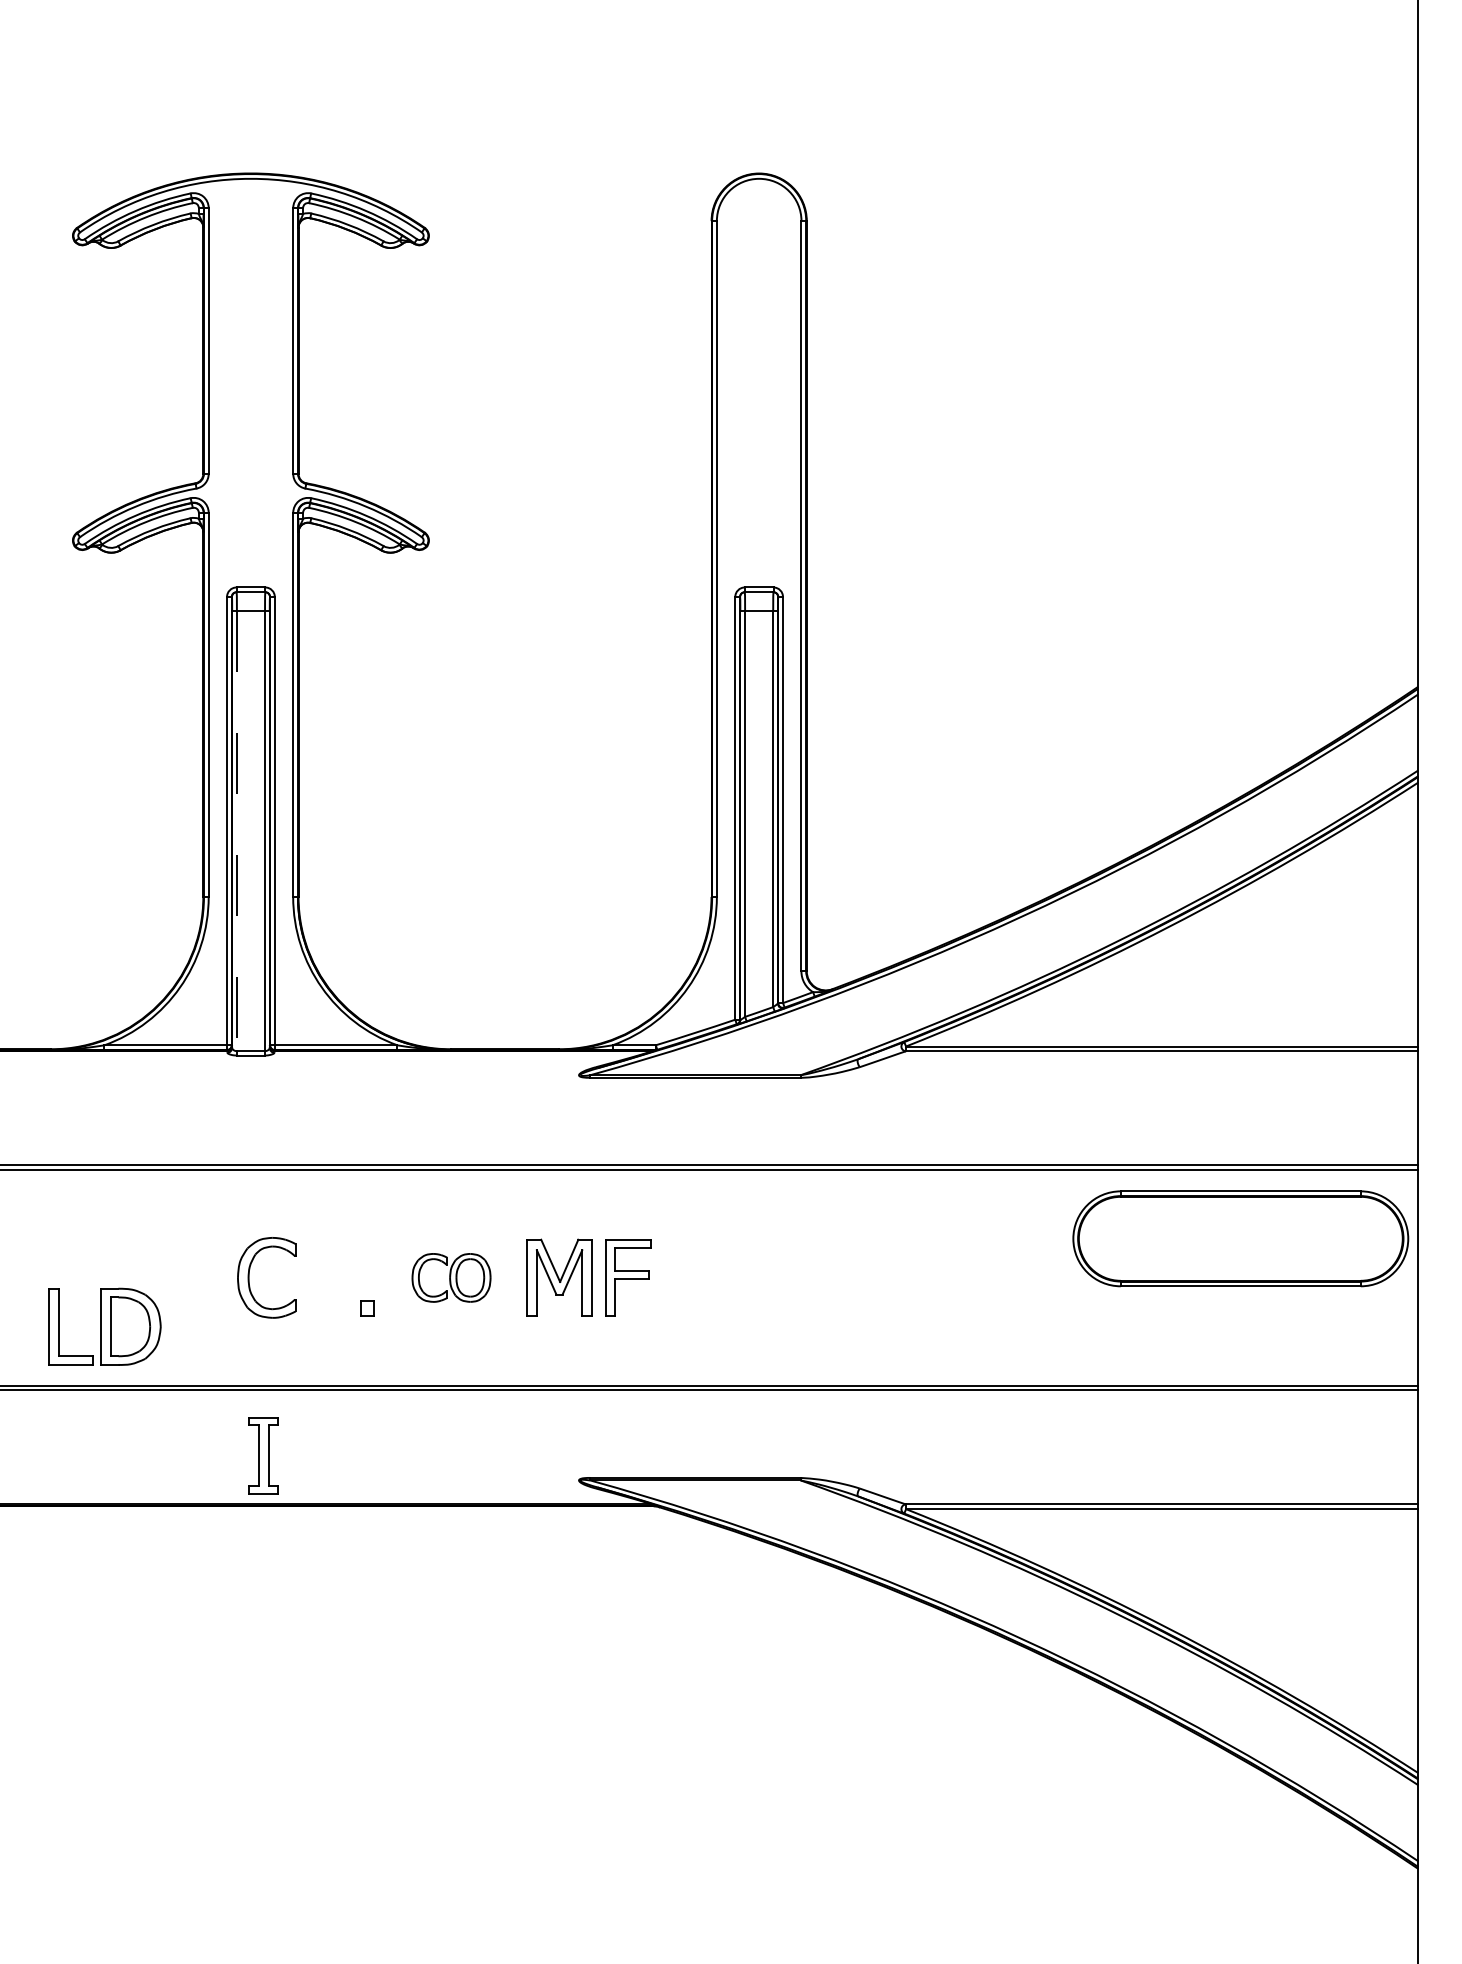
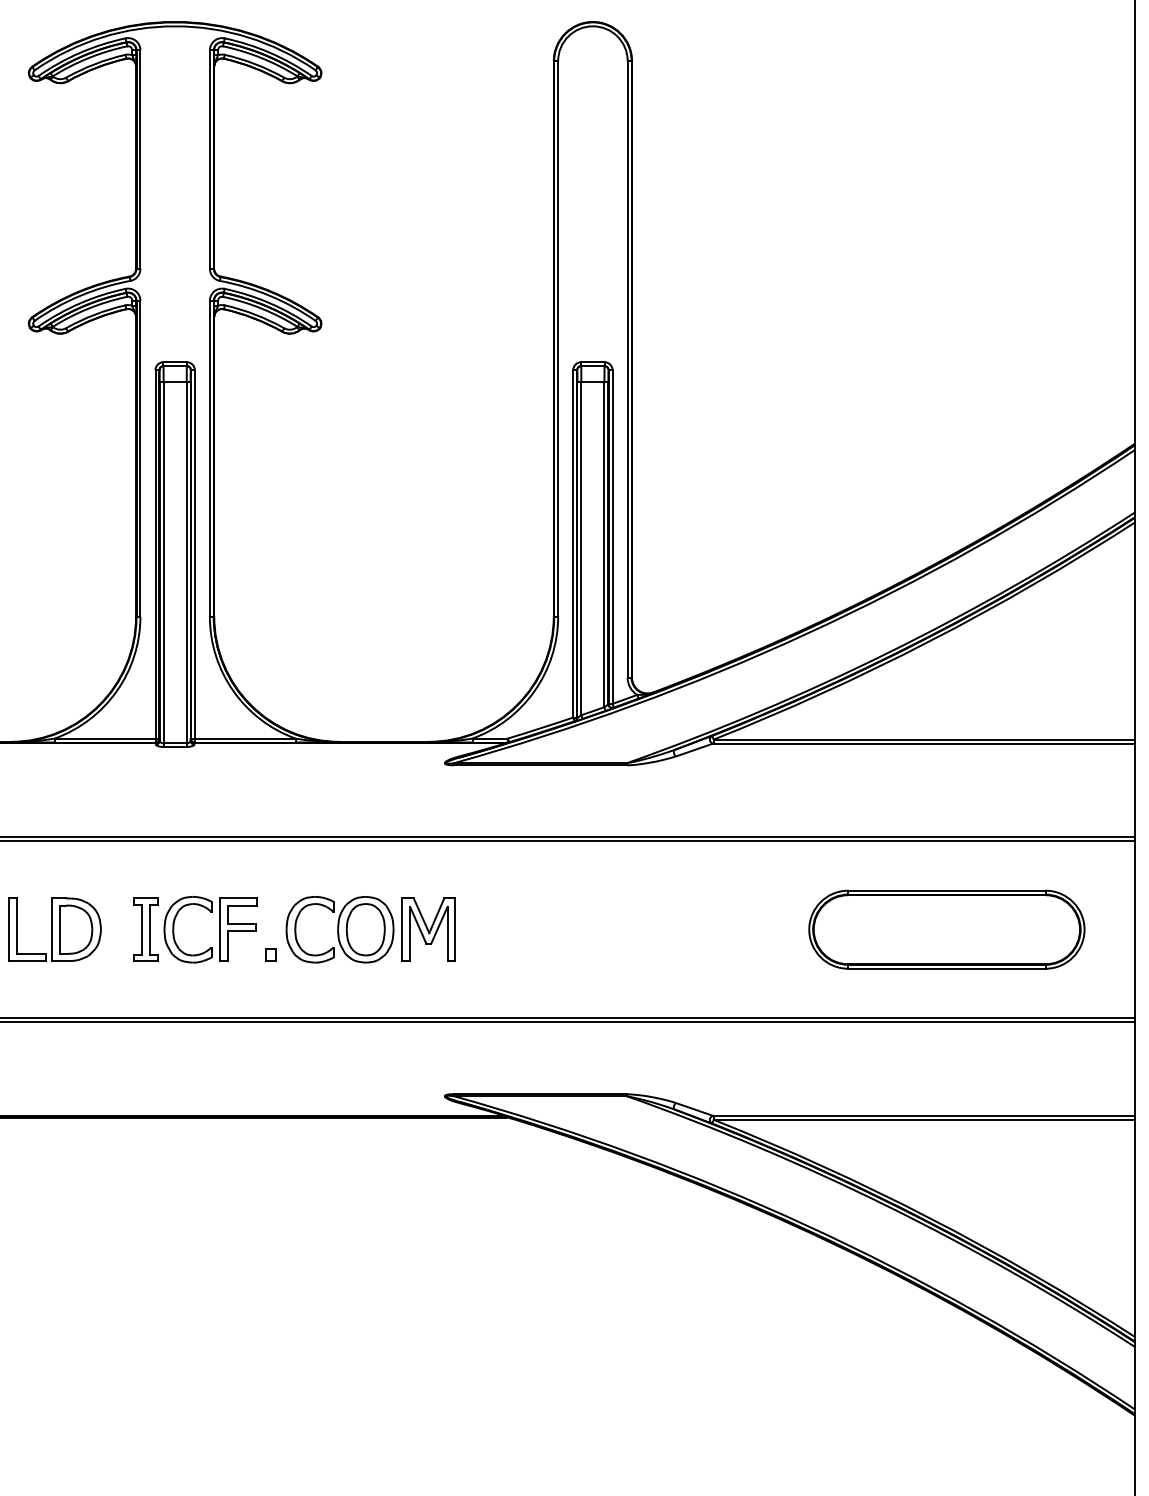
line: (236, 831) -> (163, 562), dashed -> solid
part: (1240, 1238) -> (946, 929), moved
part: (451, 1277) -> (340, 929), size x1.67
part: (628, 1277) -> (238, 929), moved
part: (104, 1326) -> (54, 929), moved
part: (263, 1455) -> (146, 929), moved

